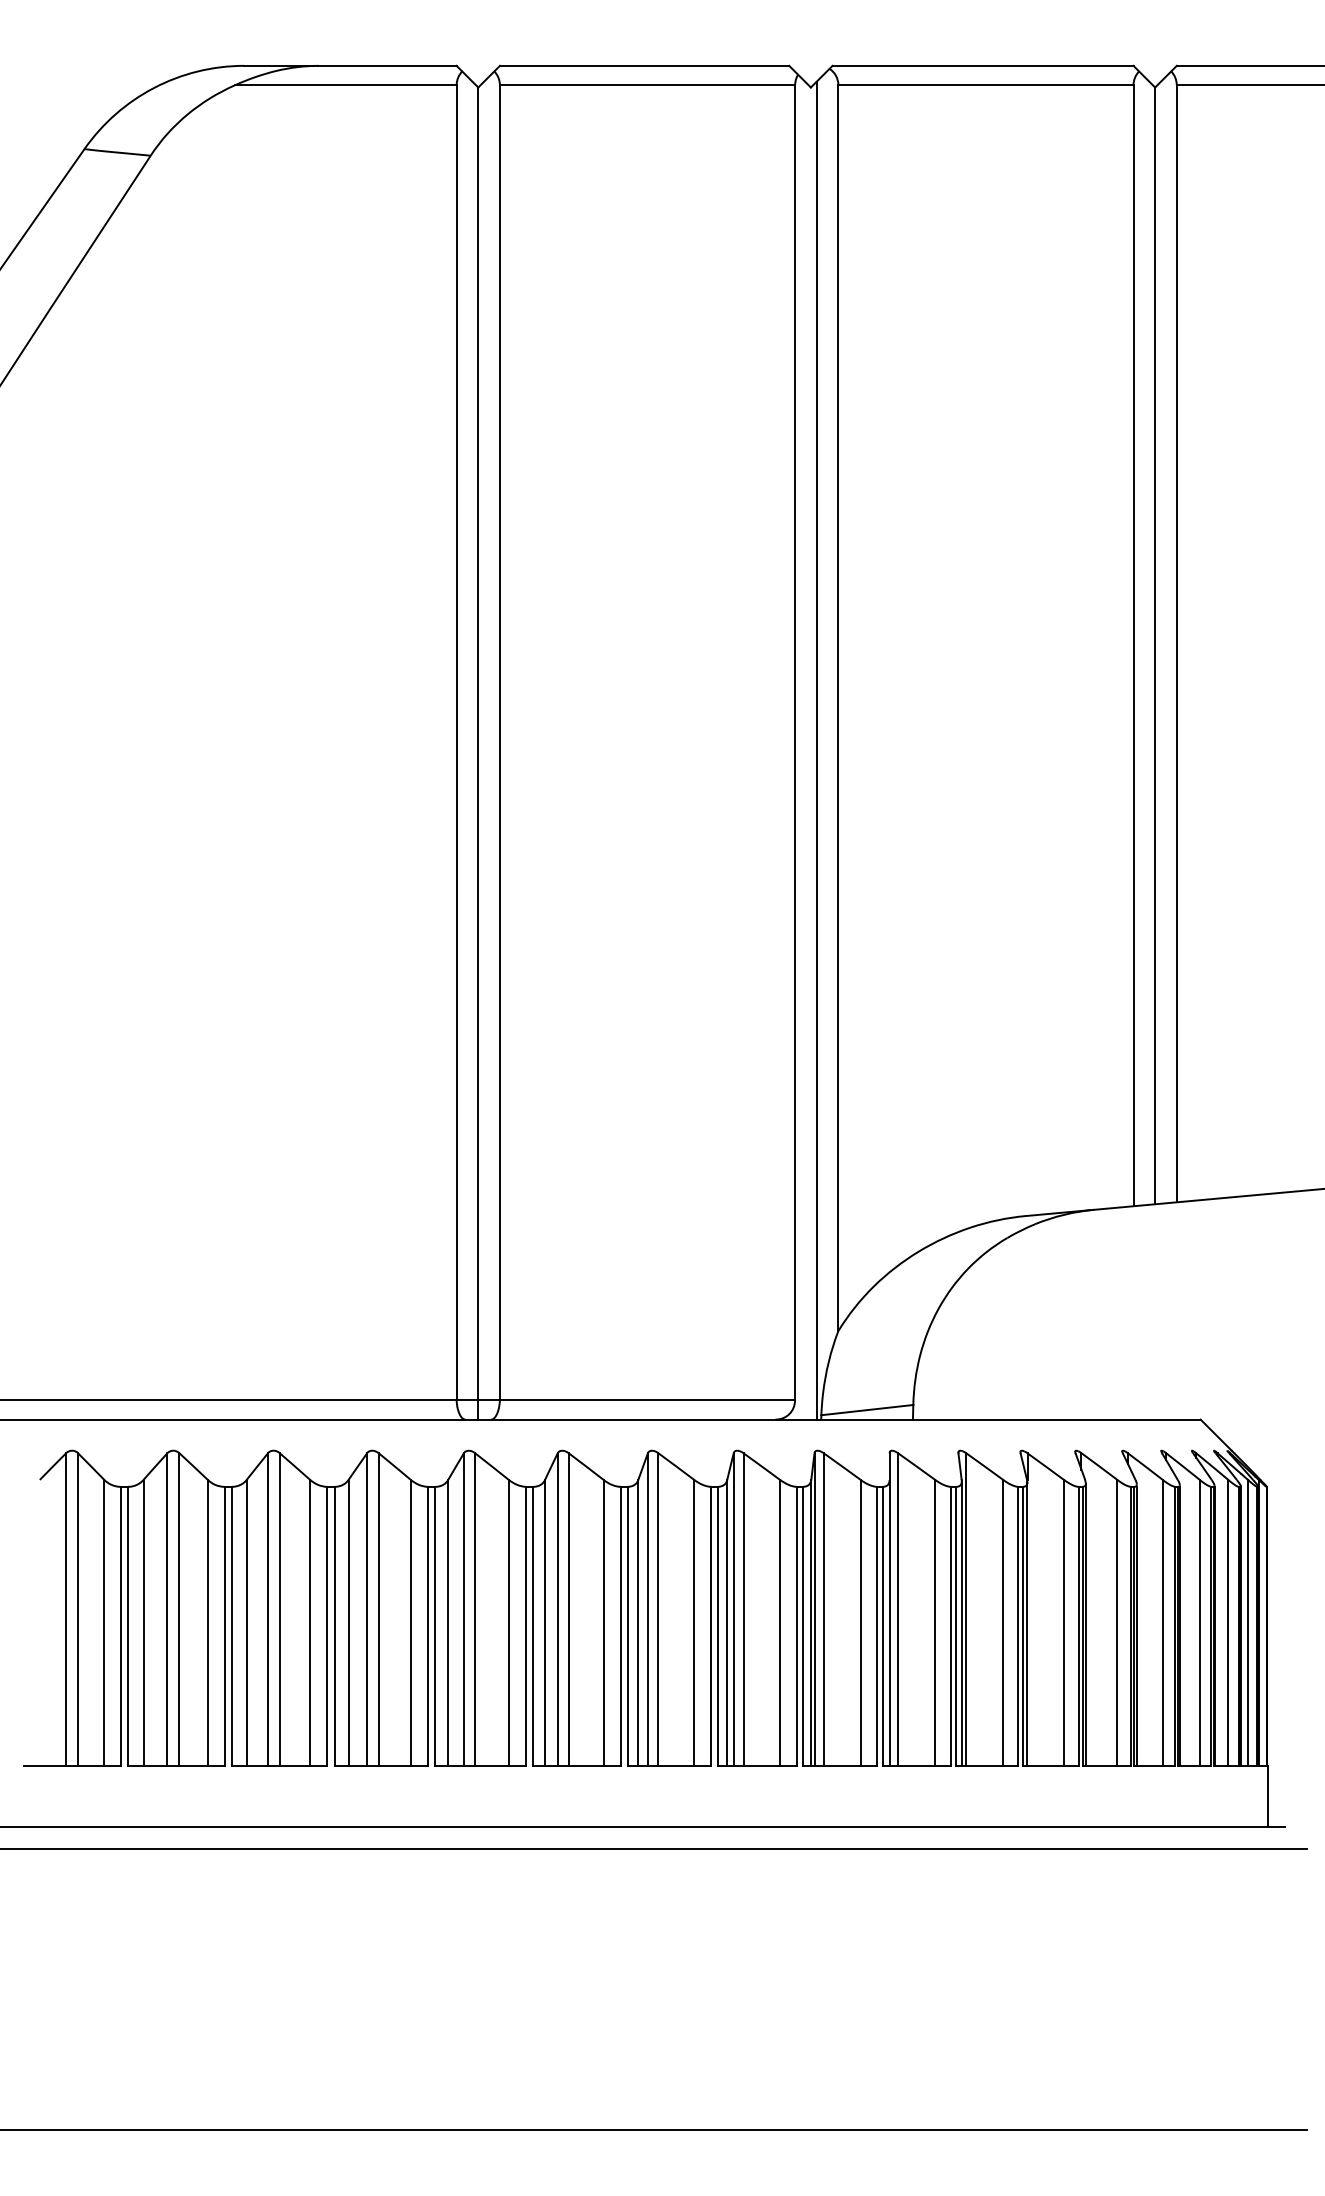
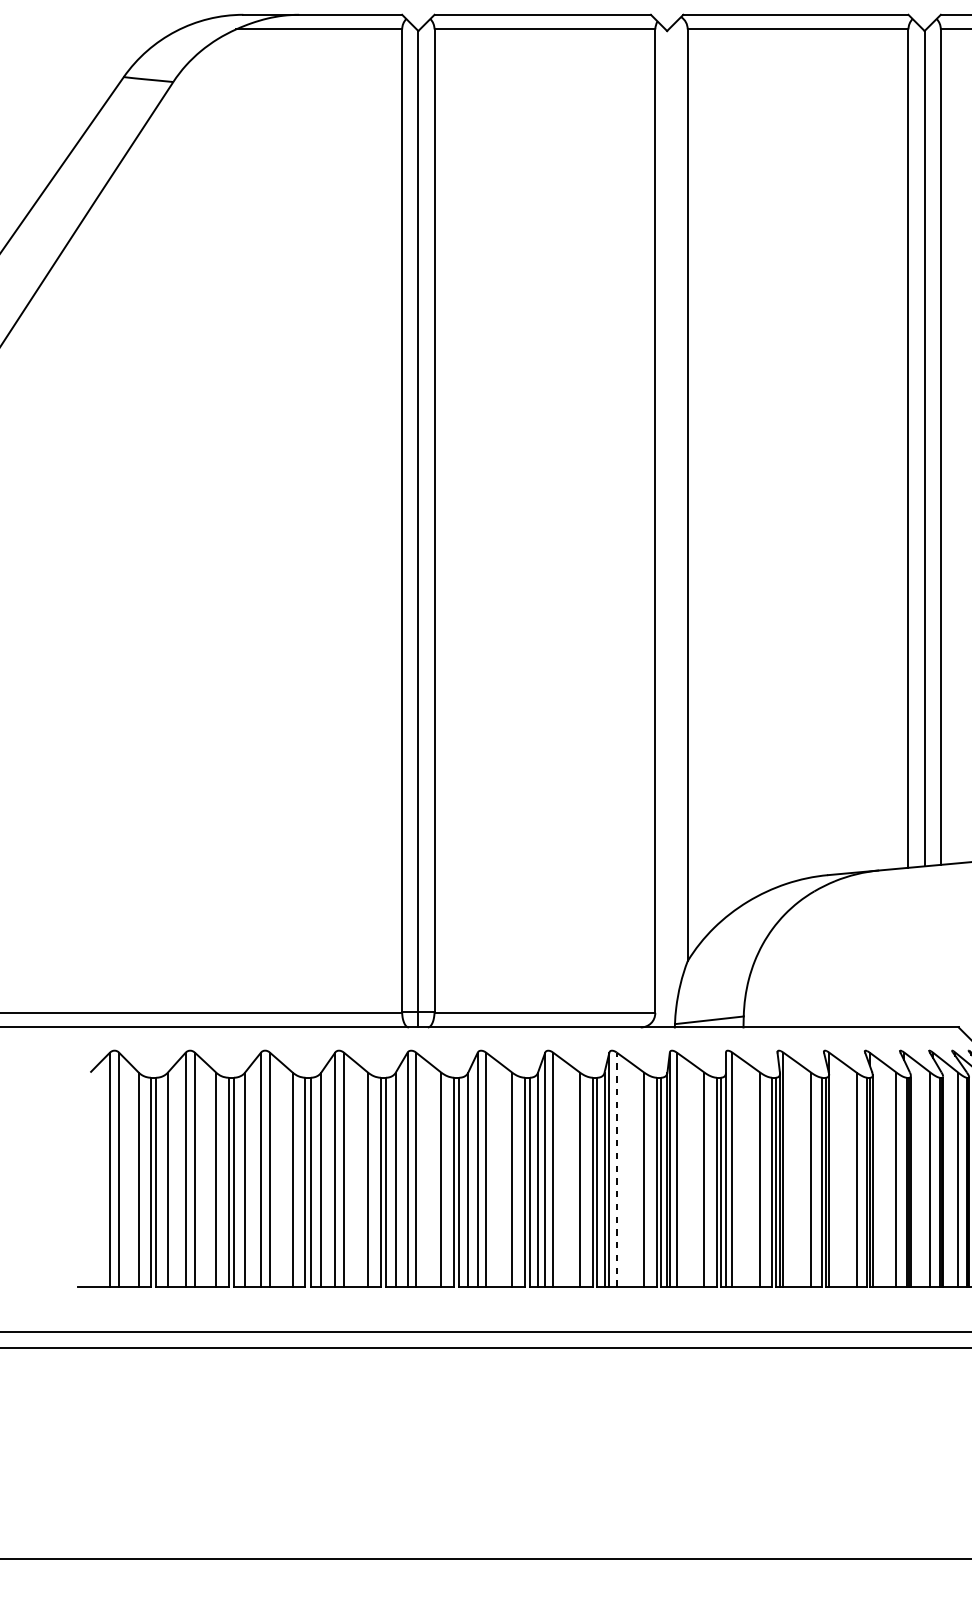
line: (816, 750) -> (671, 526), removed
line: (743, 1609) -> (616, 1169), solid -> dashed

